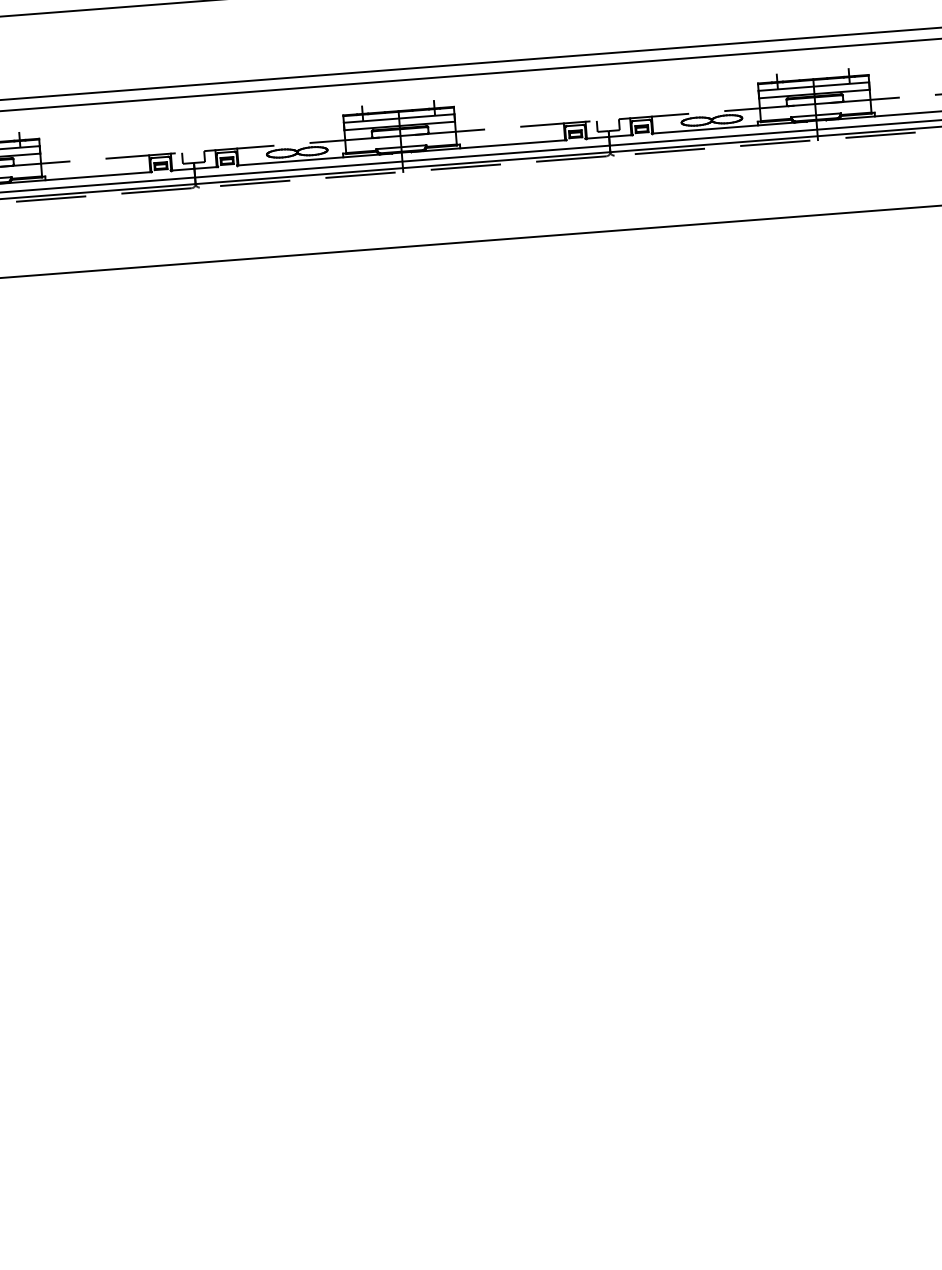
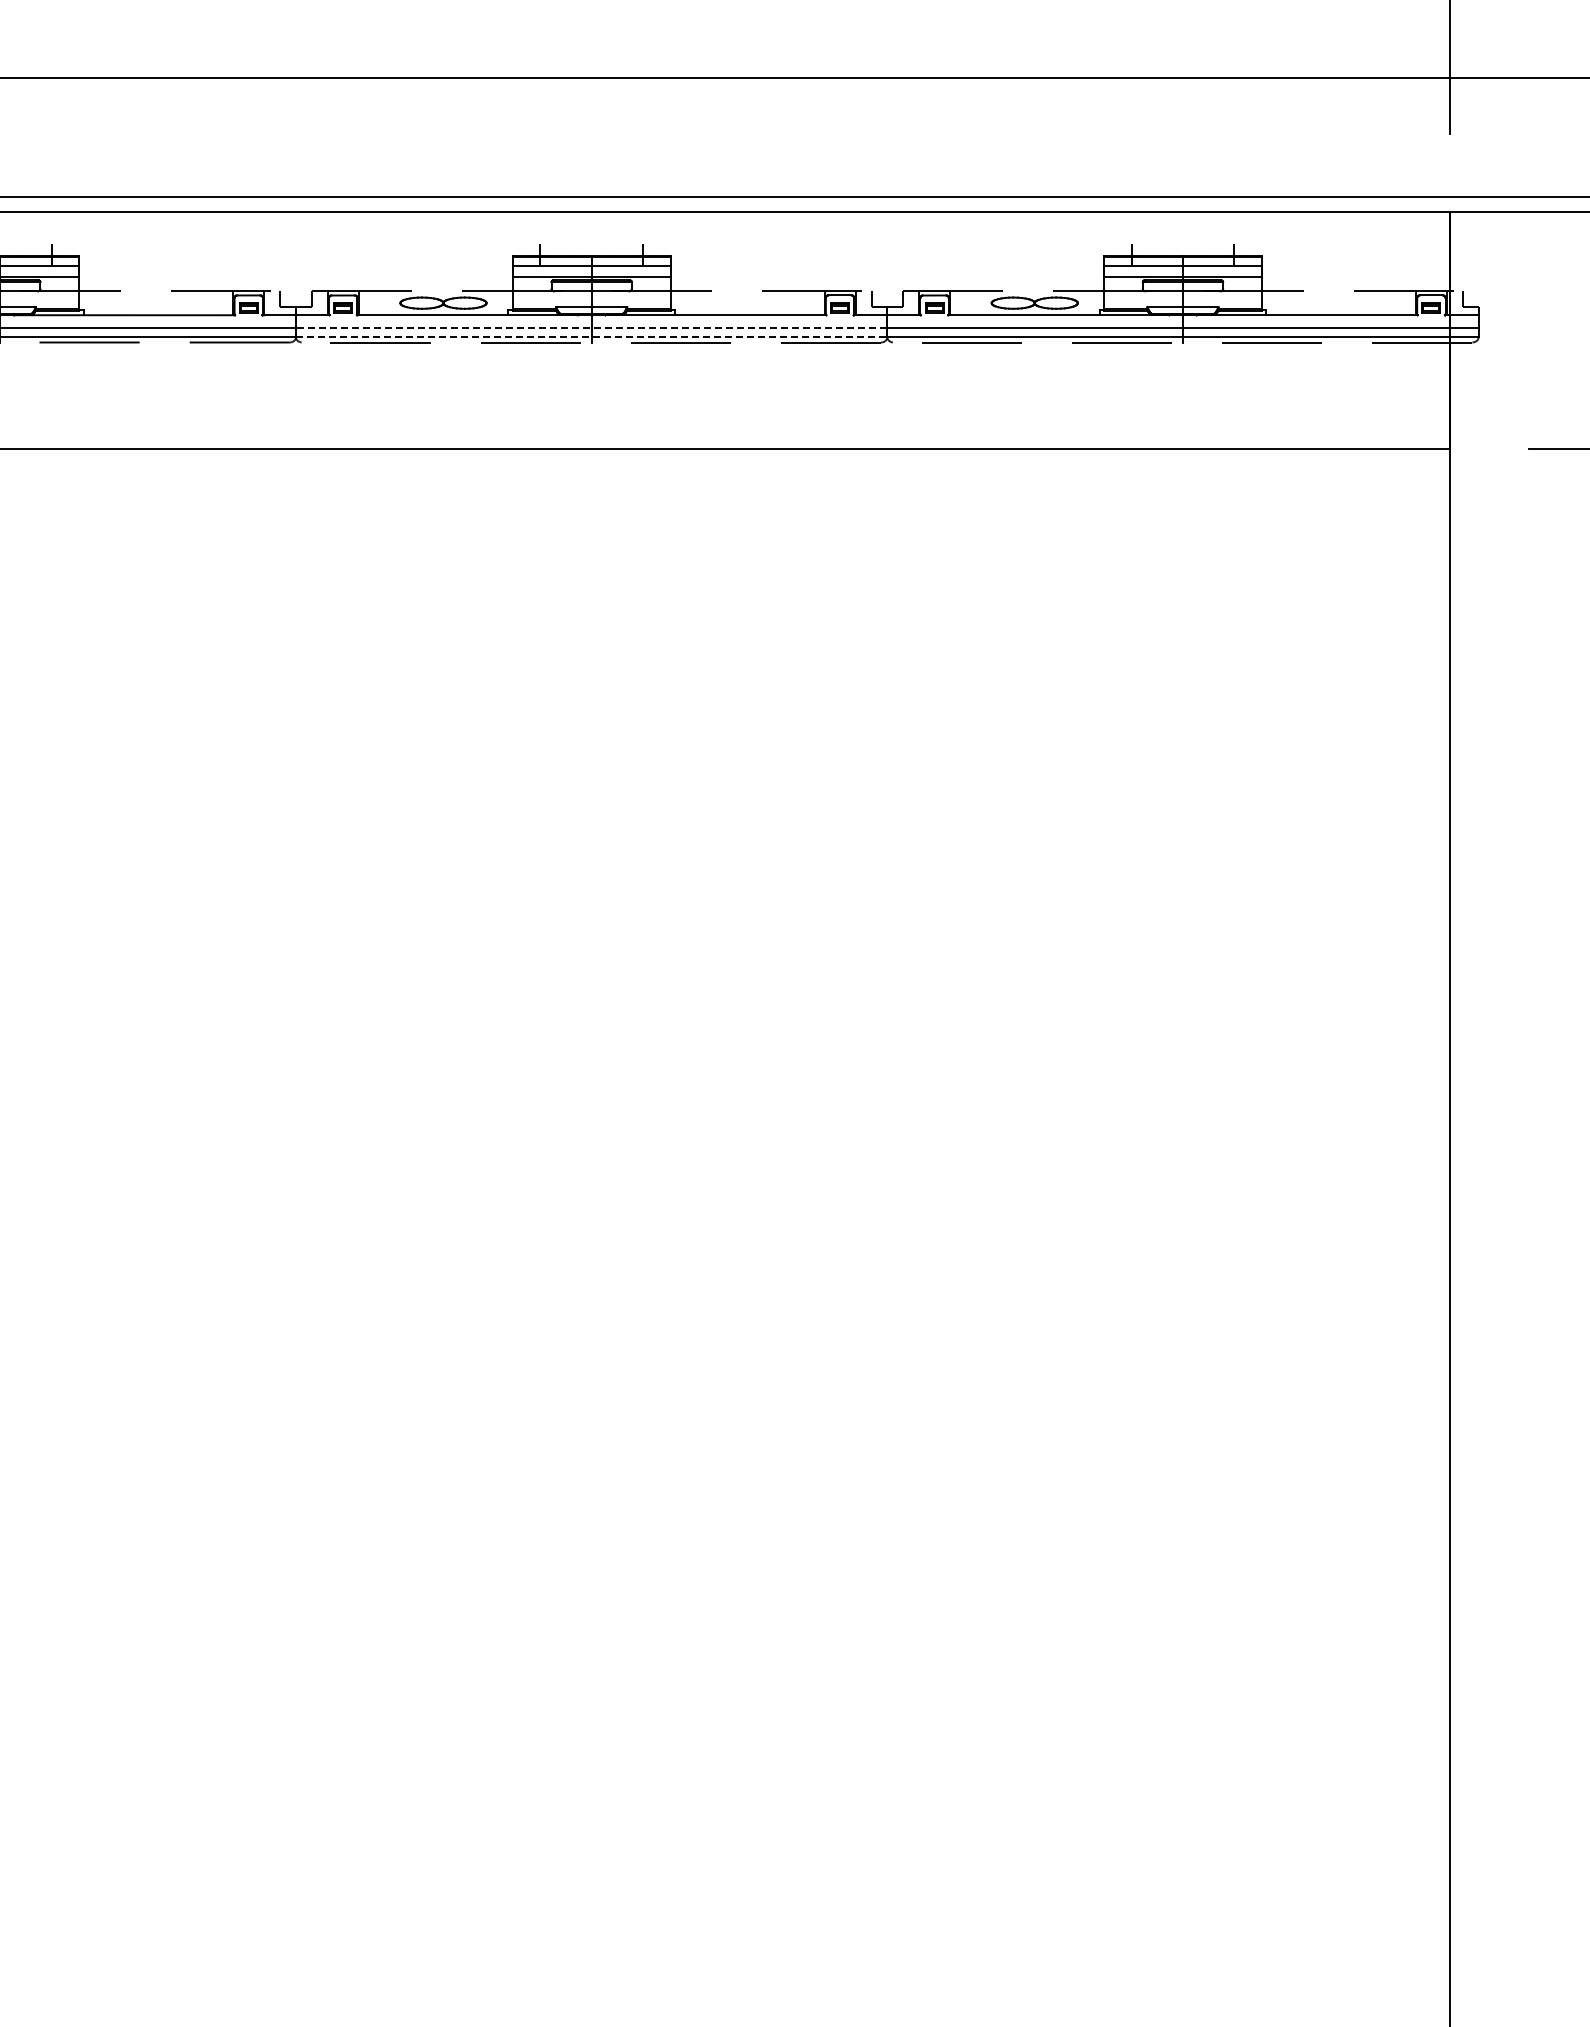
line: (402, 161) -> (591, 327), solid -> dashed
line: (402, 168) -> (590, 337), solid -> dashed

